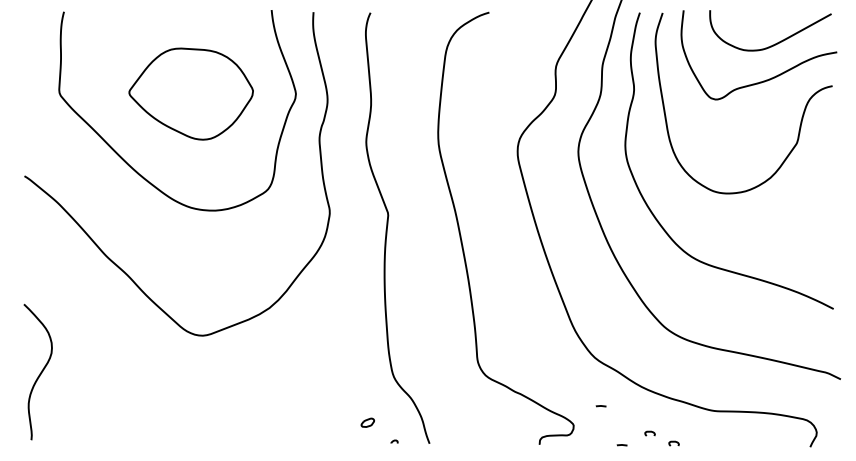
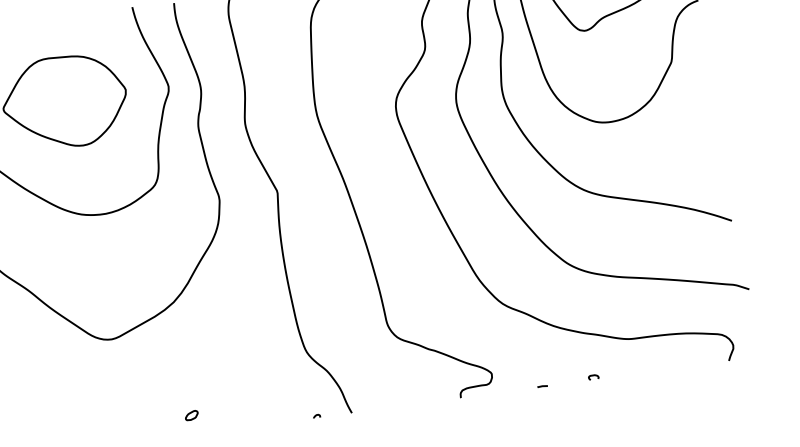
line: (600, 406) -> (515, 351), removed
part: (367, 422) -> (191, 415), moved
curve: (649, 432) -> (567, 369), removed

